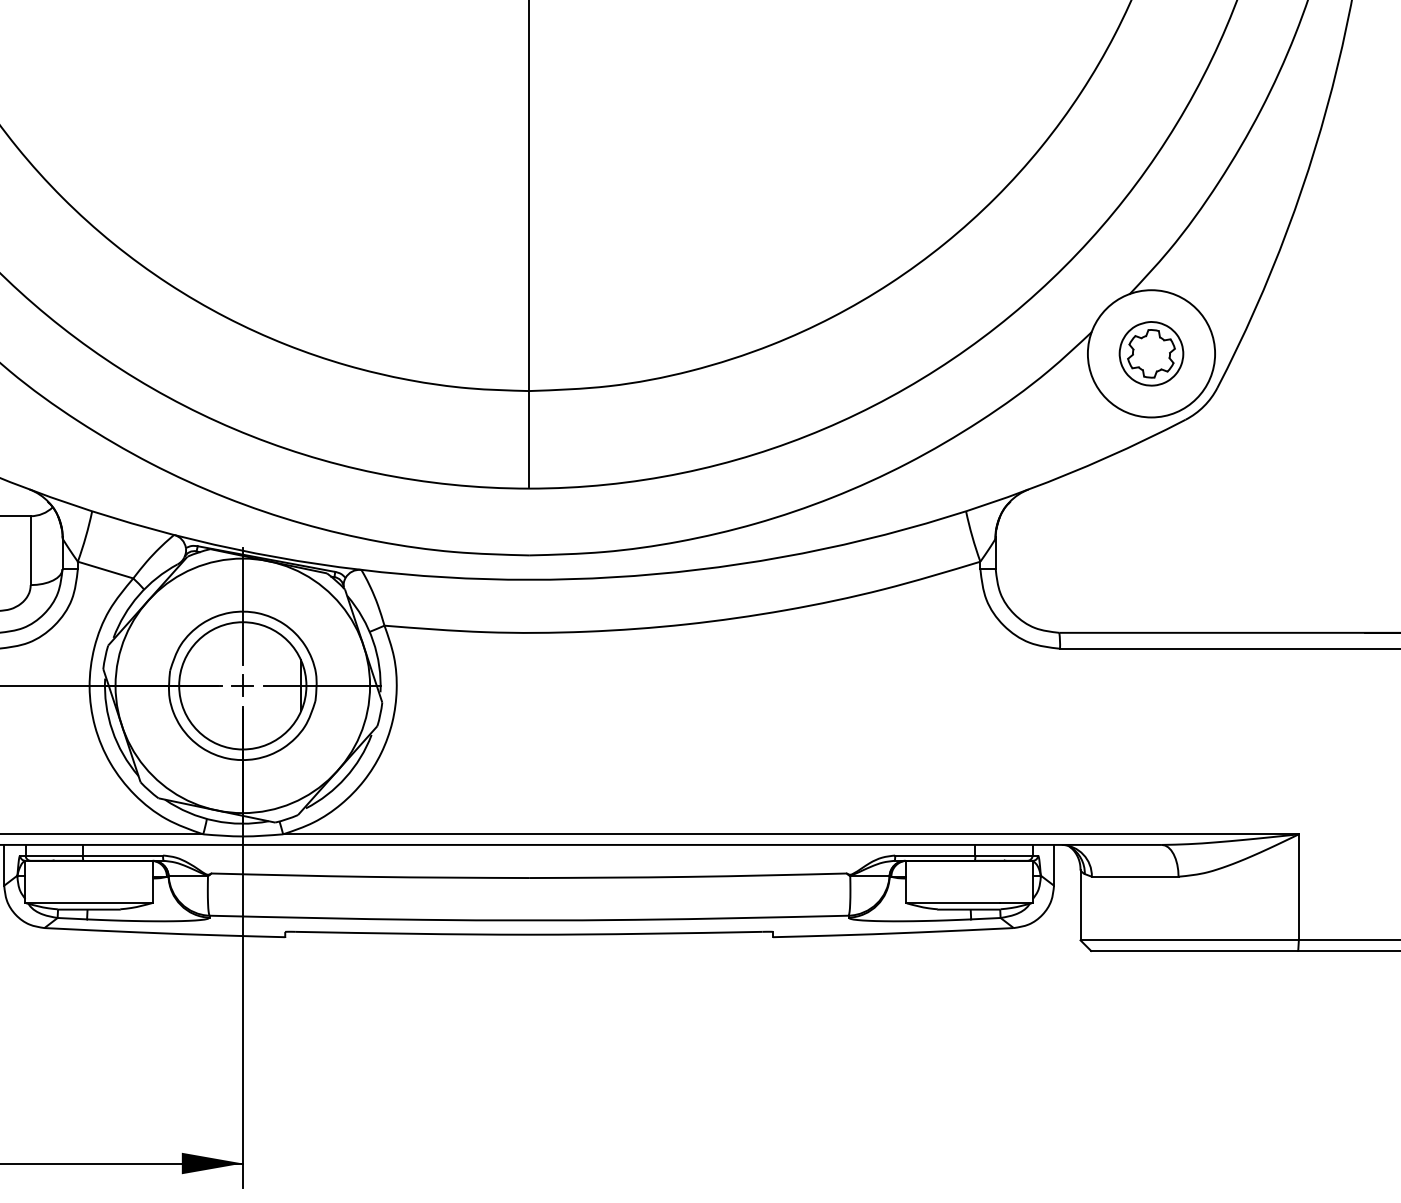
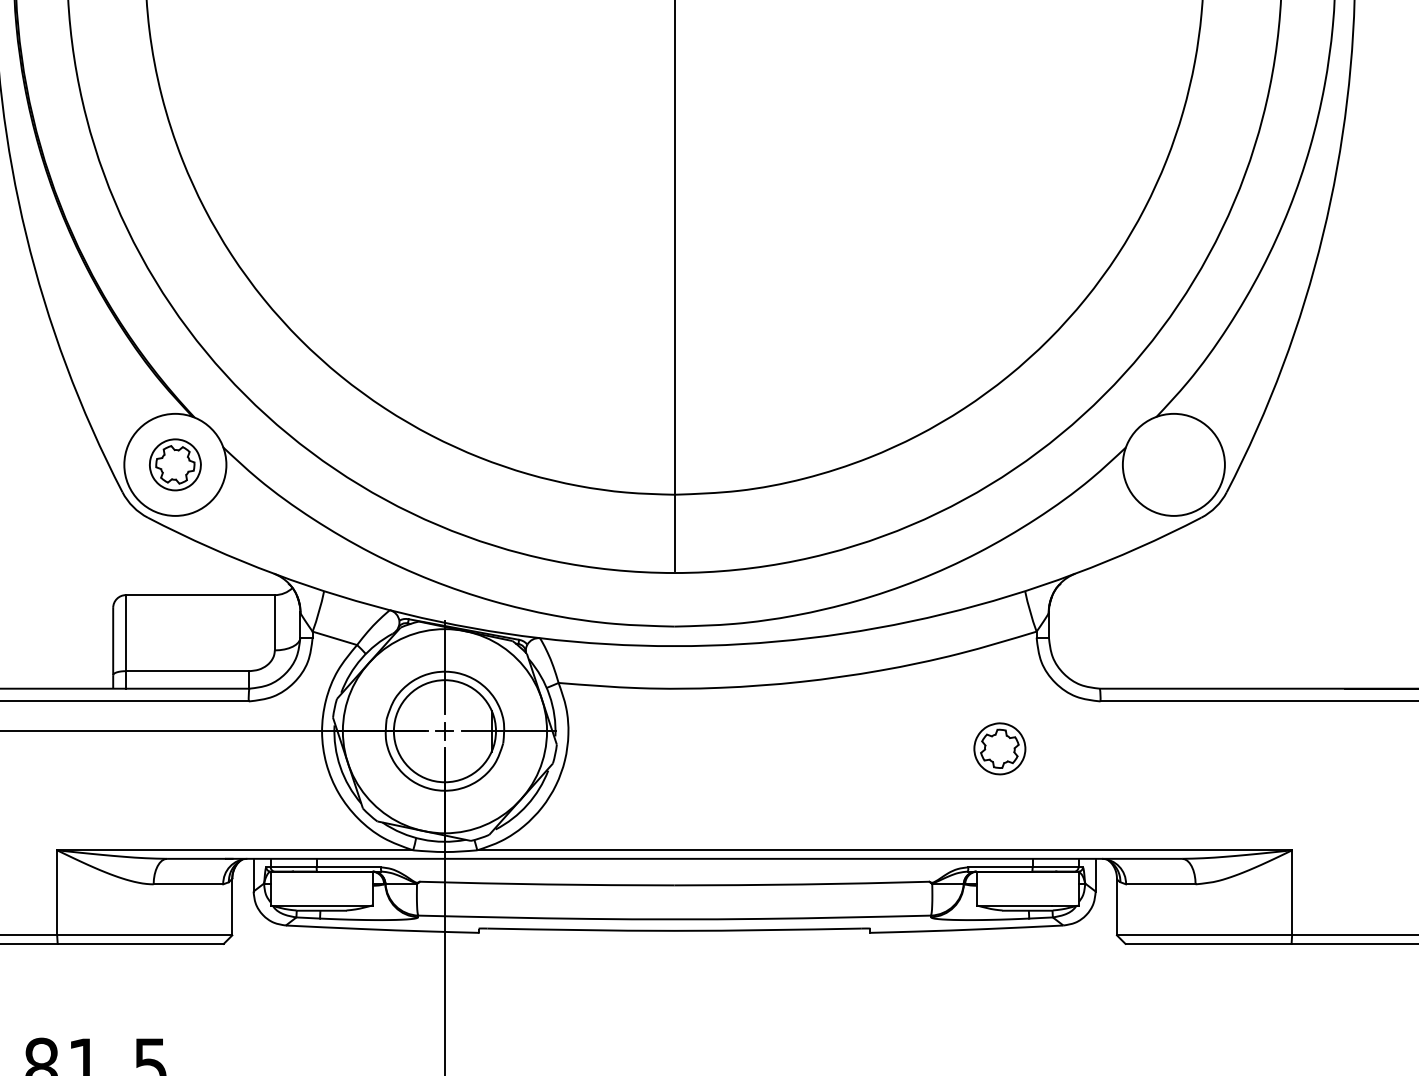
part: (1151, 353) -> (999, 748), moved

